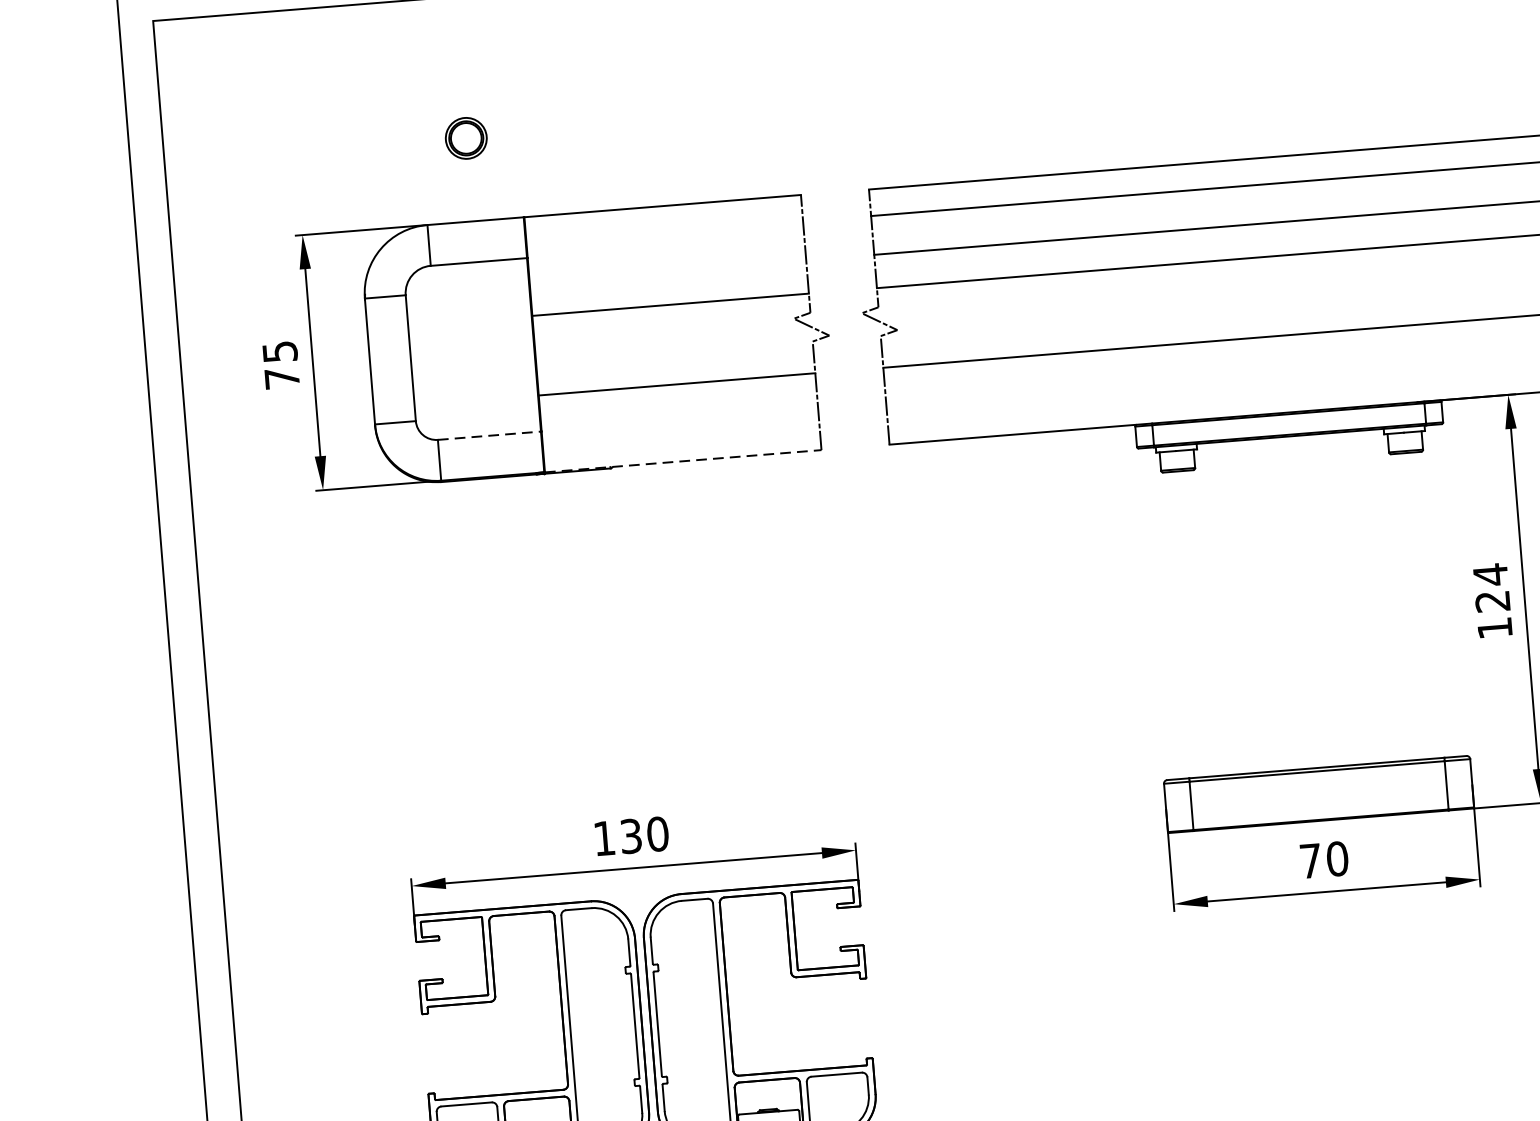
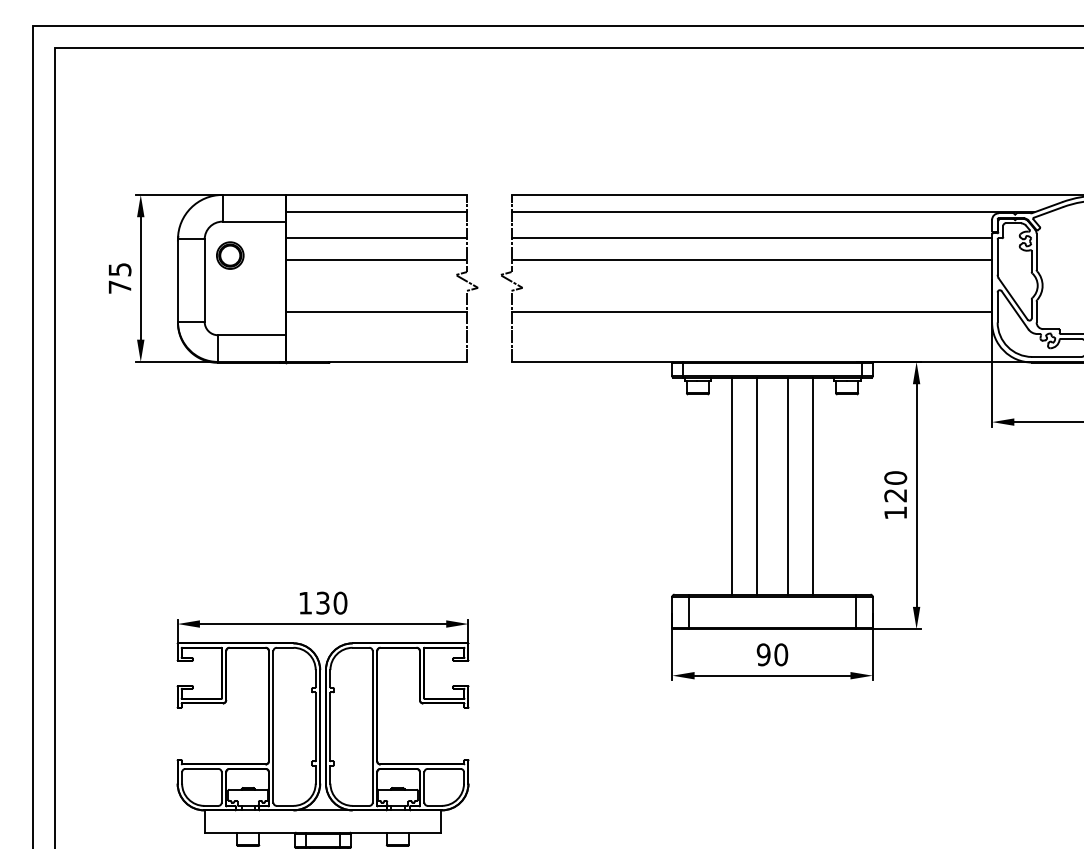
part: (466, 138) -> (230, 255), moved
line: (664, 232) -> (376, 212), added
line: (667, 271) -> (376, 237), added
line: (489, 436) -> (251, 335), dashed -> solid
line: (683, 460) -> (376, 361), dashed -> solid
text: (1490, 573) -> (895, 477), 124 -> 120
line: (1364, 596) -> (812, 485), added
line: (1326, 599) -> (787, 485), added
line: (1280, 603) -> (757, 485), added
line: (1242, 606) -> (732, 485), added
text: (1310, 860) -> (763, 654), 70 -> 90

